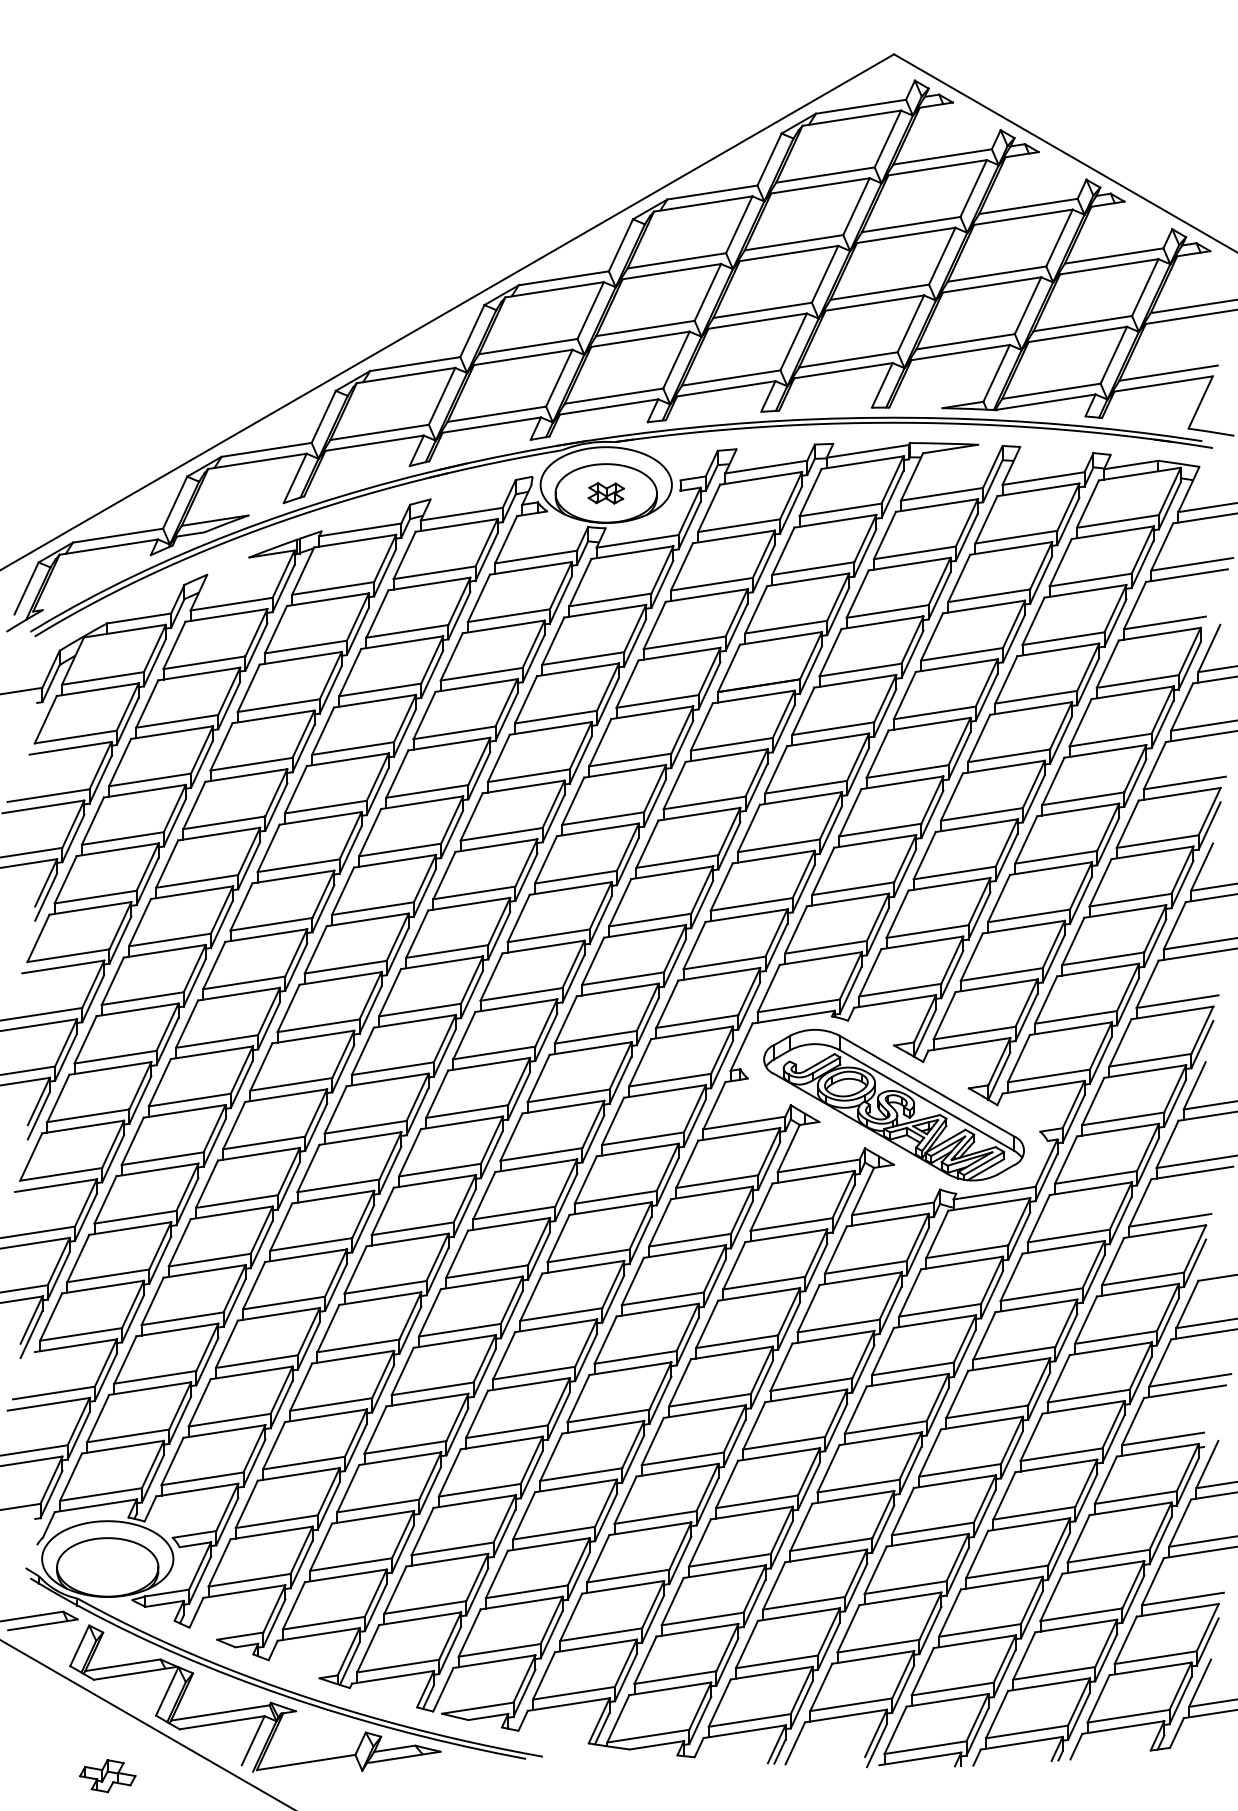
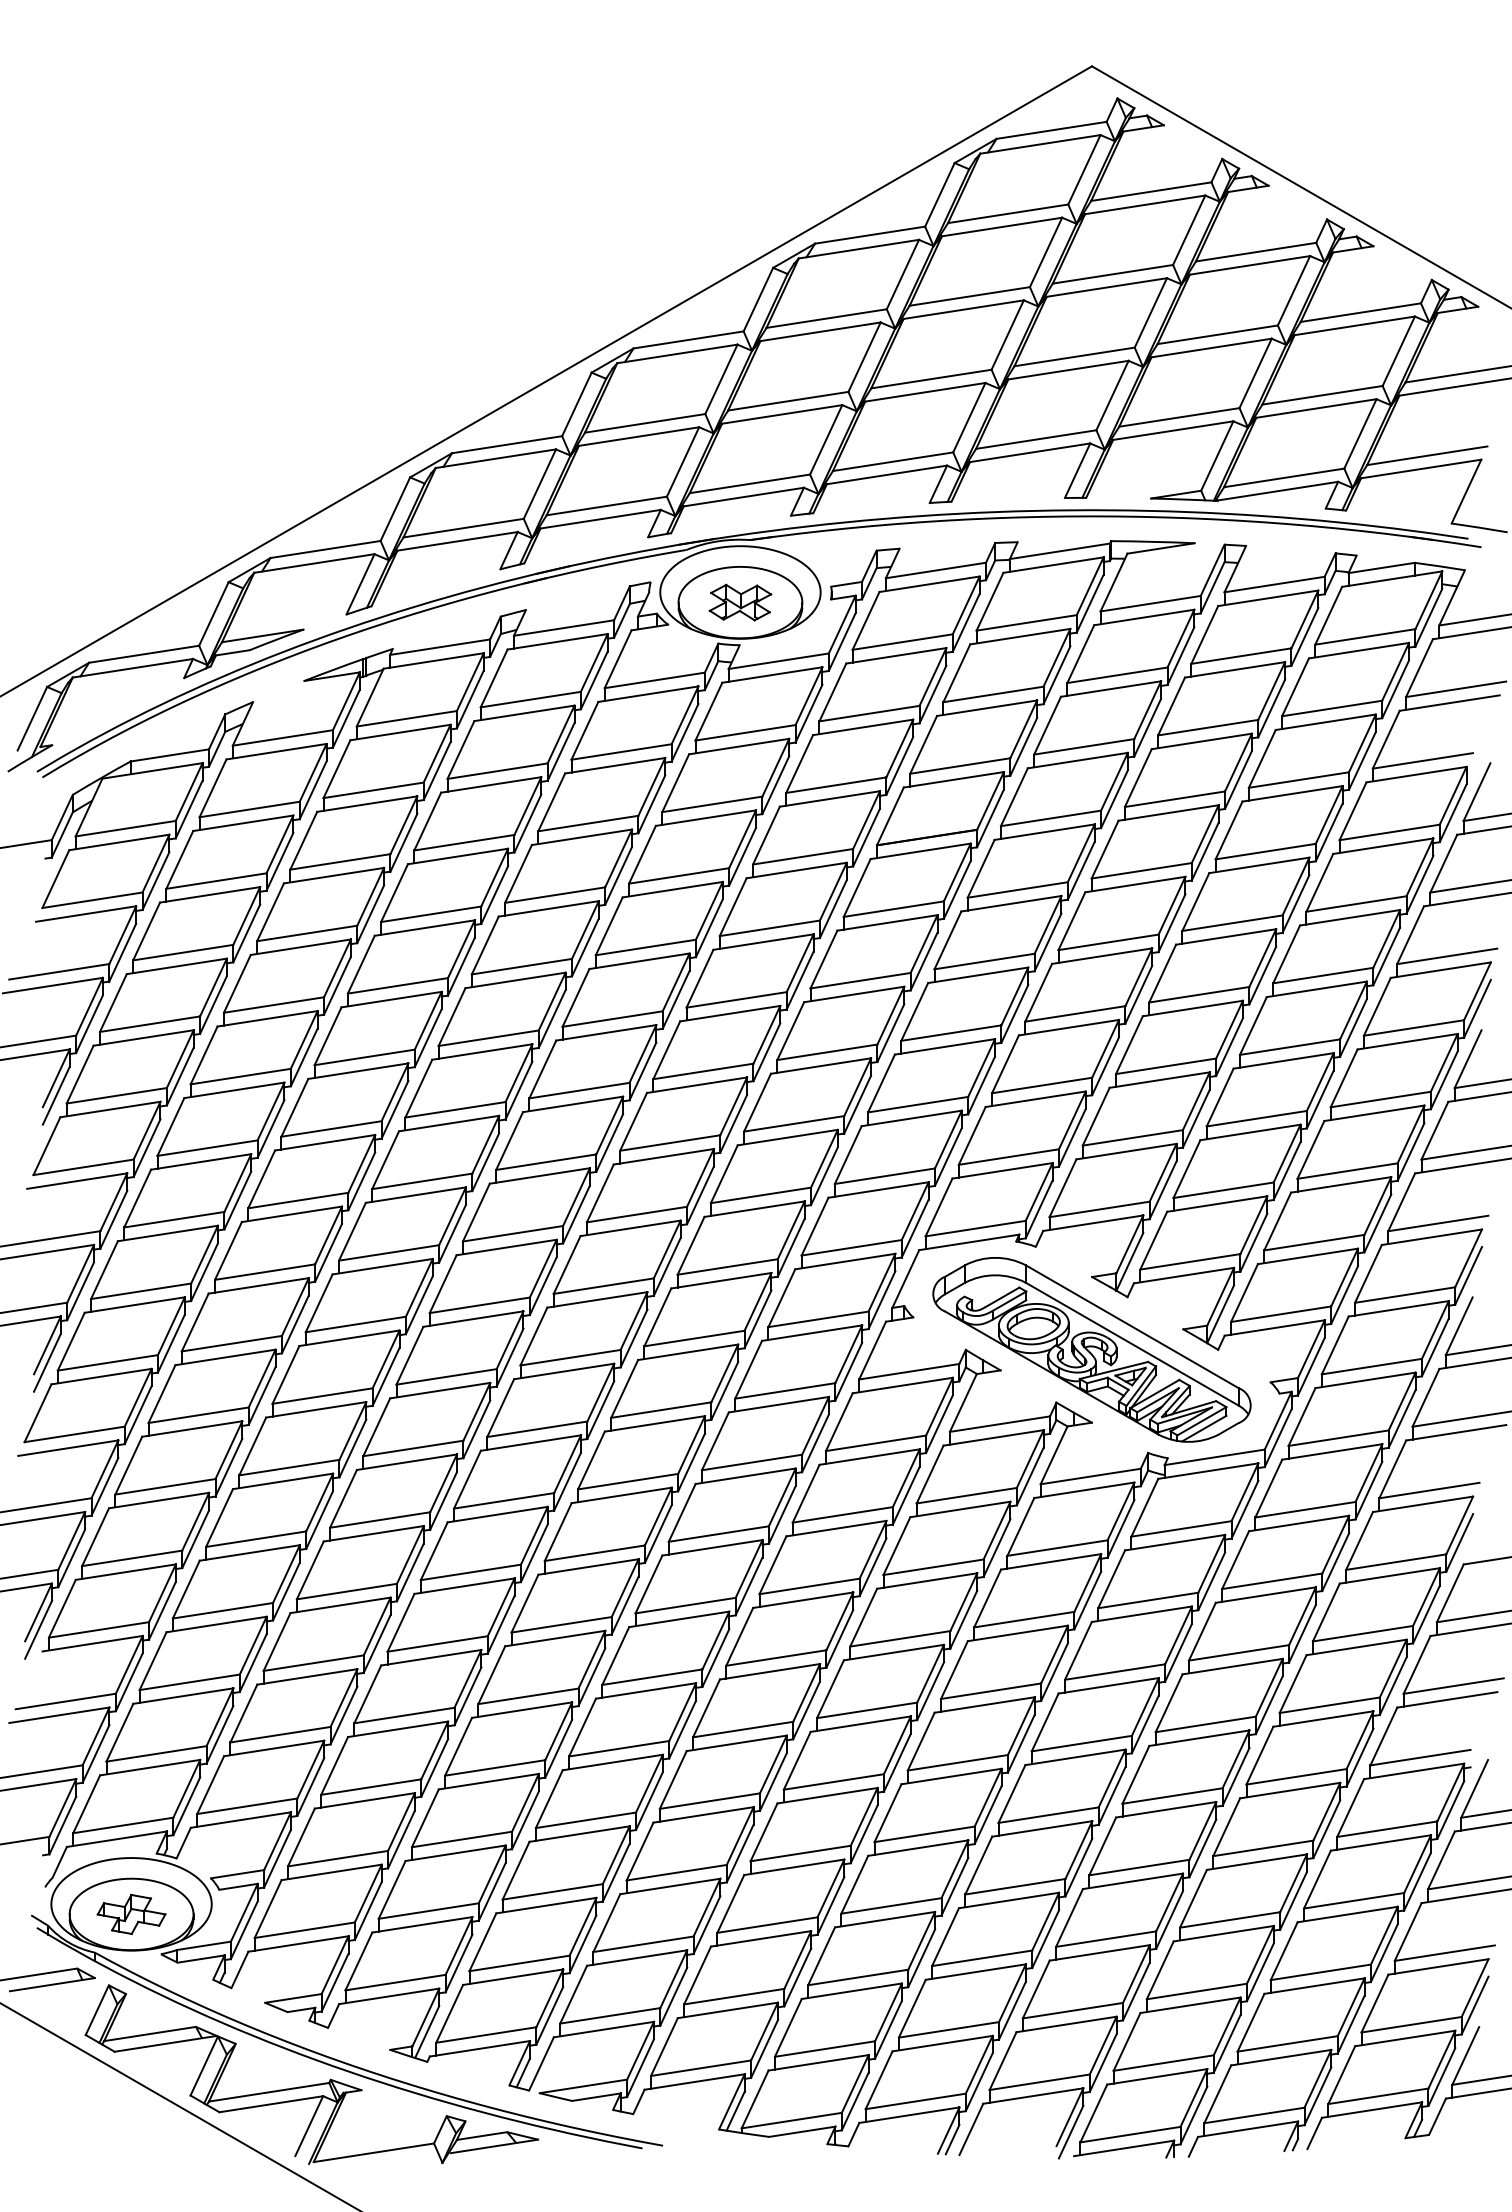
part: (606, 493) -> (740, 602), size x1.43
part: (107, 1776) -> (131, 1914), moved

